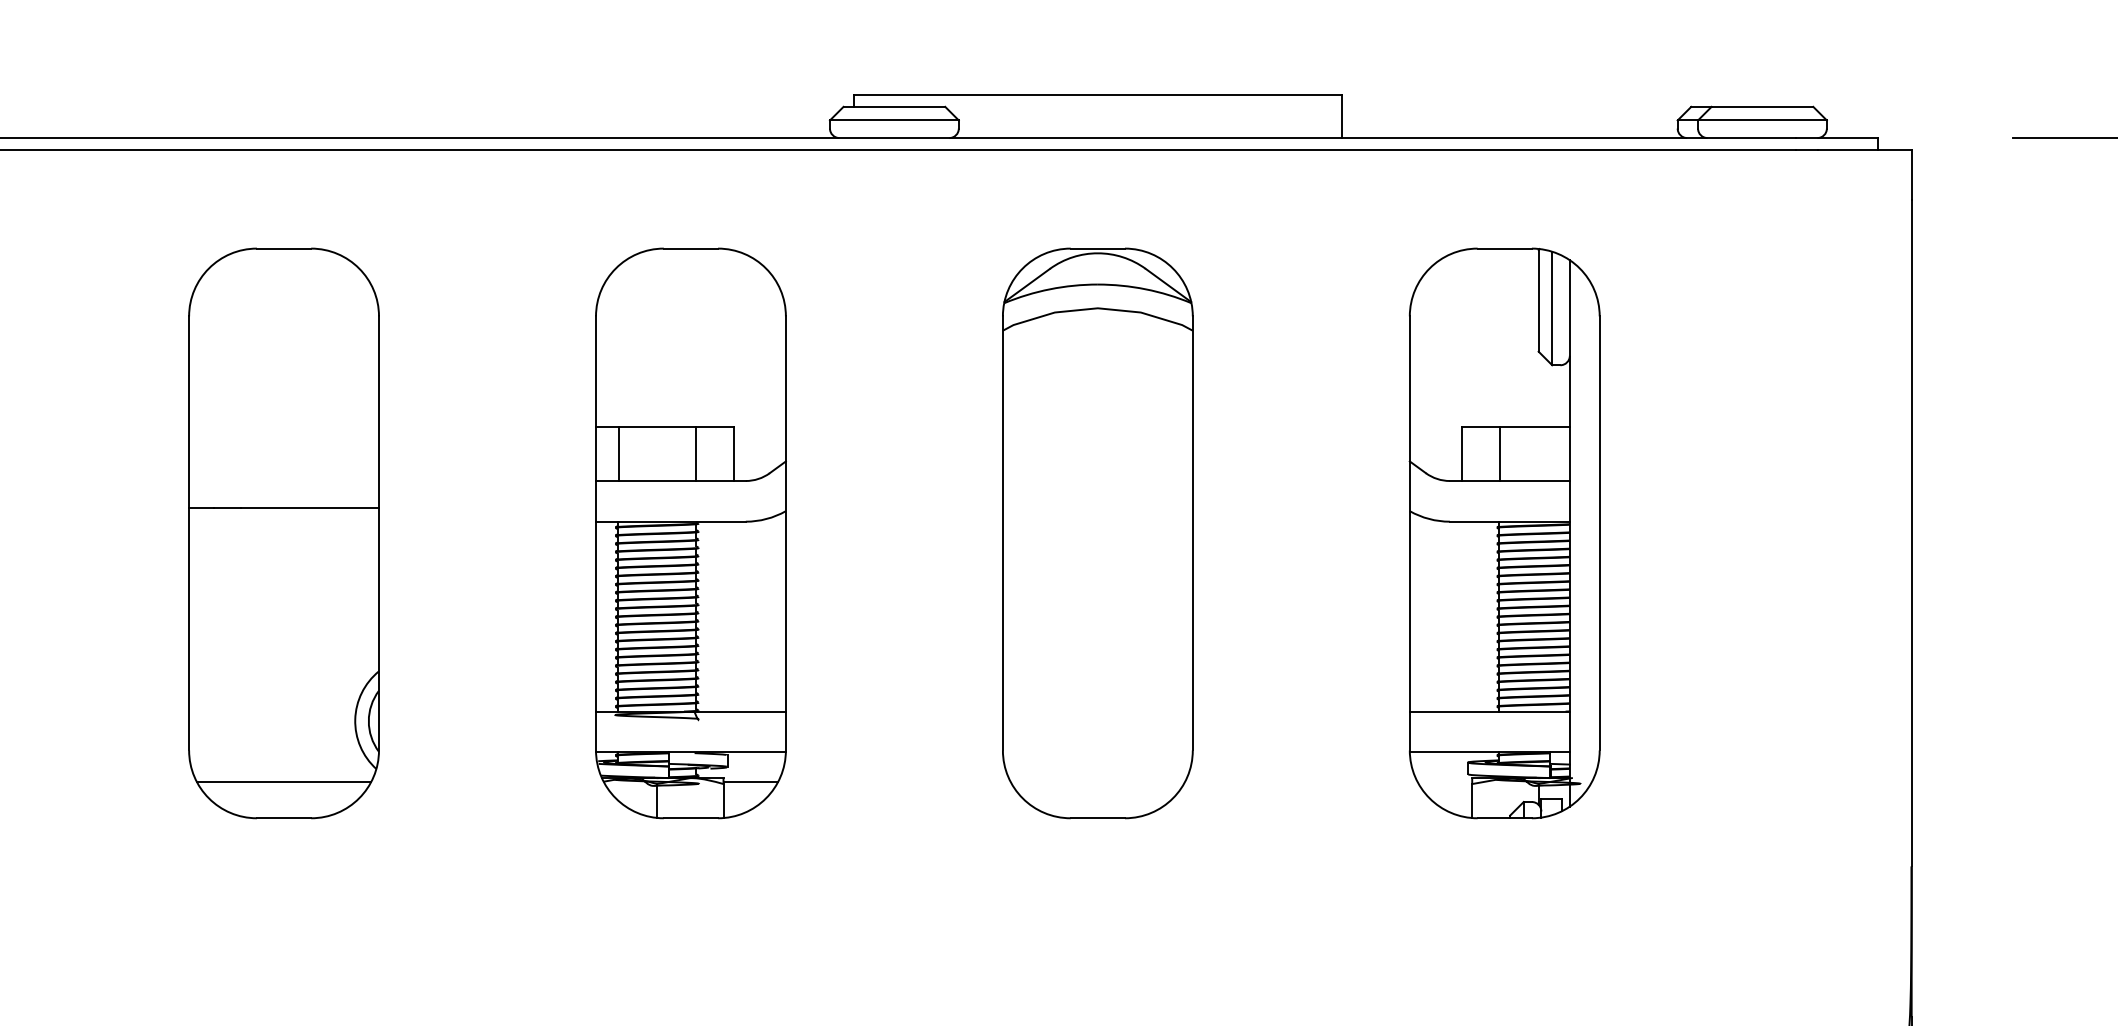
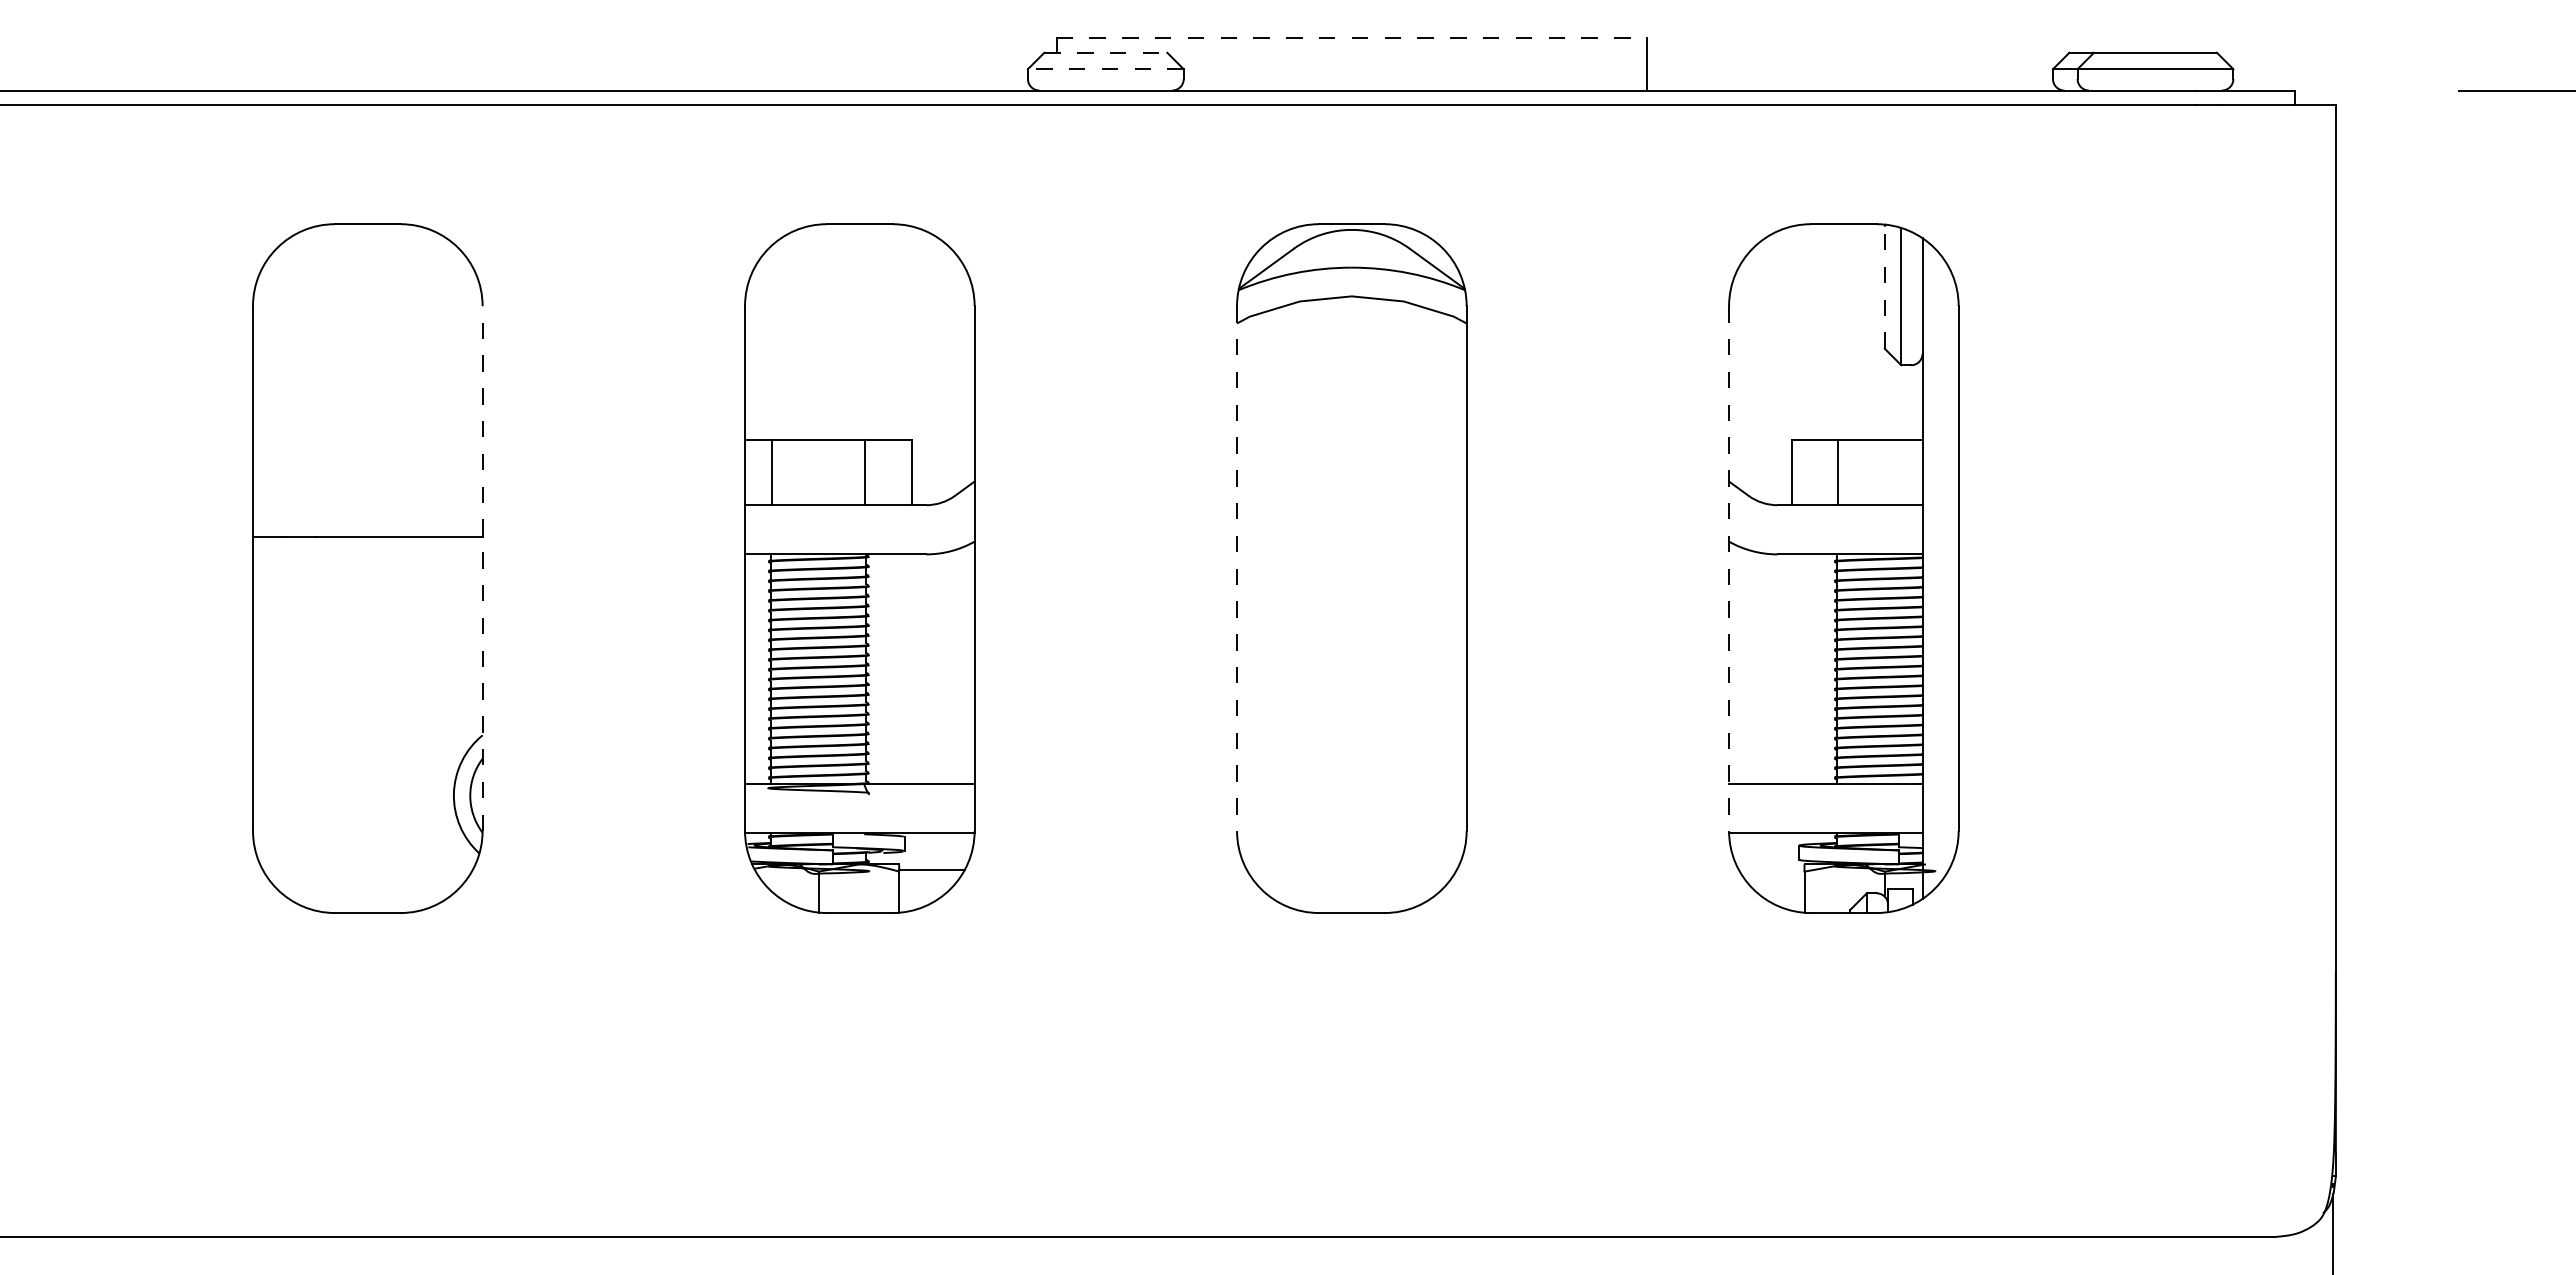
line: (1098, 95) -> (1352, 38), solid -> dashed
line: (894, 106) -> (1105, 52), solid -> dashed
line: (894, 120) -> (1105, 69), solid -> dashed
line: (1538, 300) -> (1884, 287), solid -> dashed
line: (378, 533) -> (482, 568), solid -> dashed
line: (1003, 534) -> (1237, 569), solid -> dashed
line: (1410, 534) -> (1729, 569), solid -> dashed
line: (283, 782) -> (367, 869), removed

